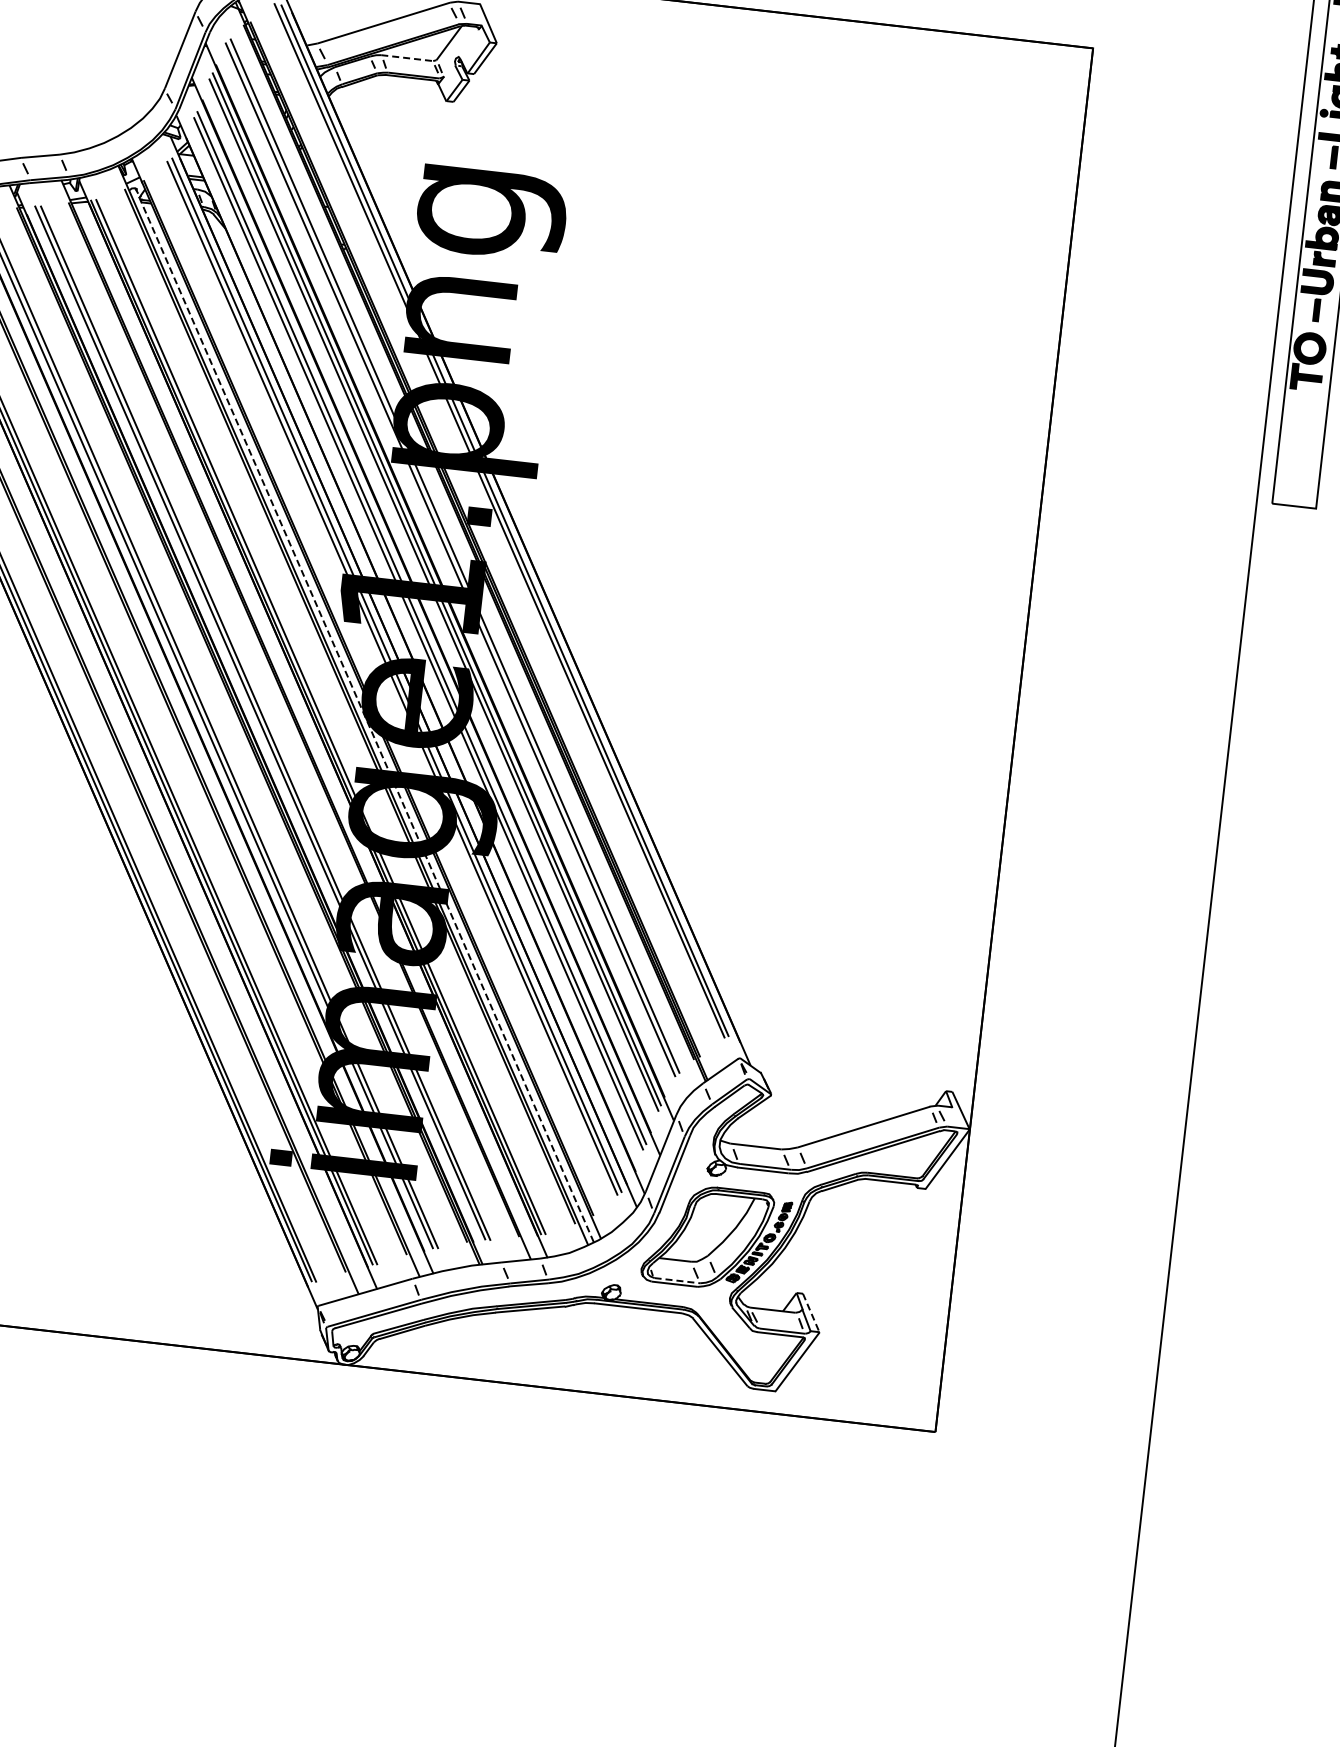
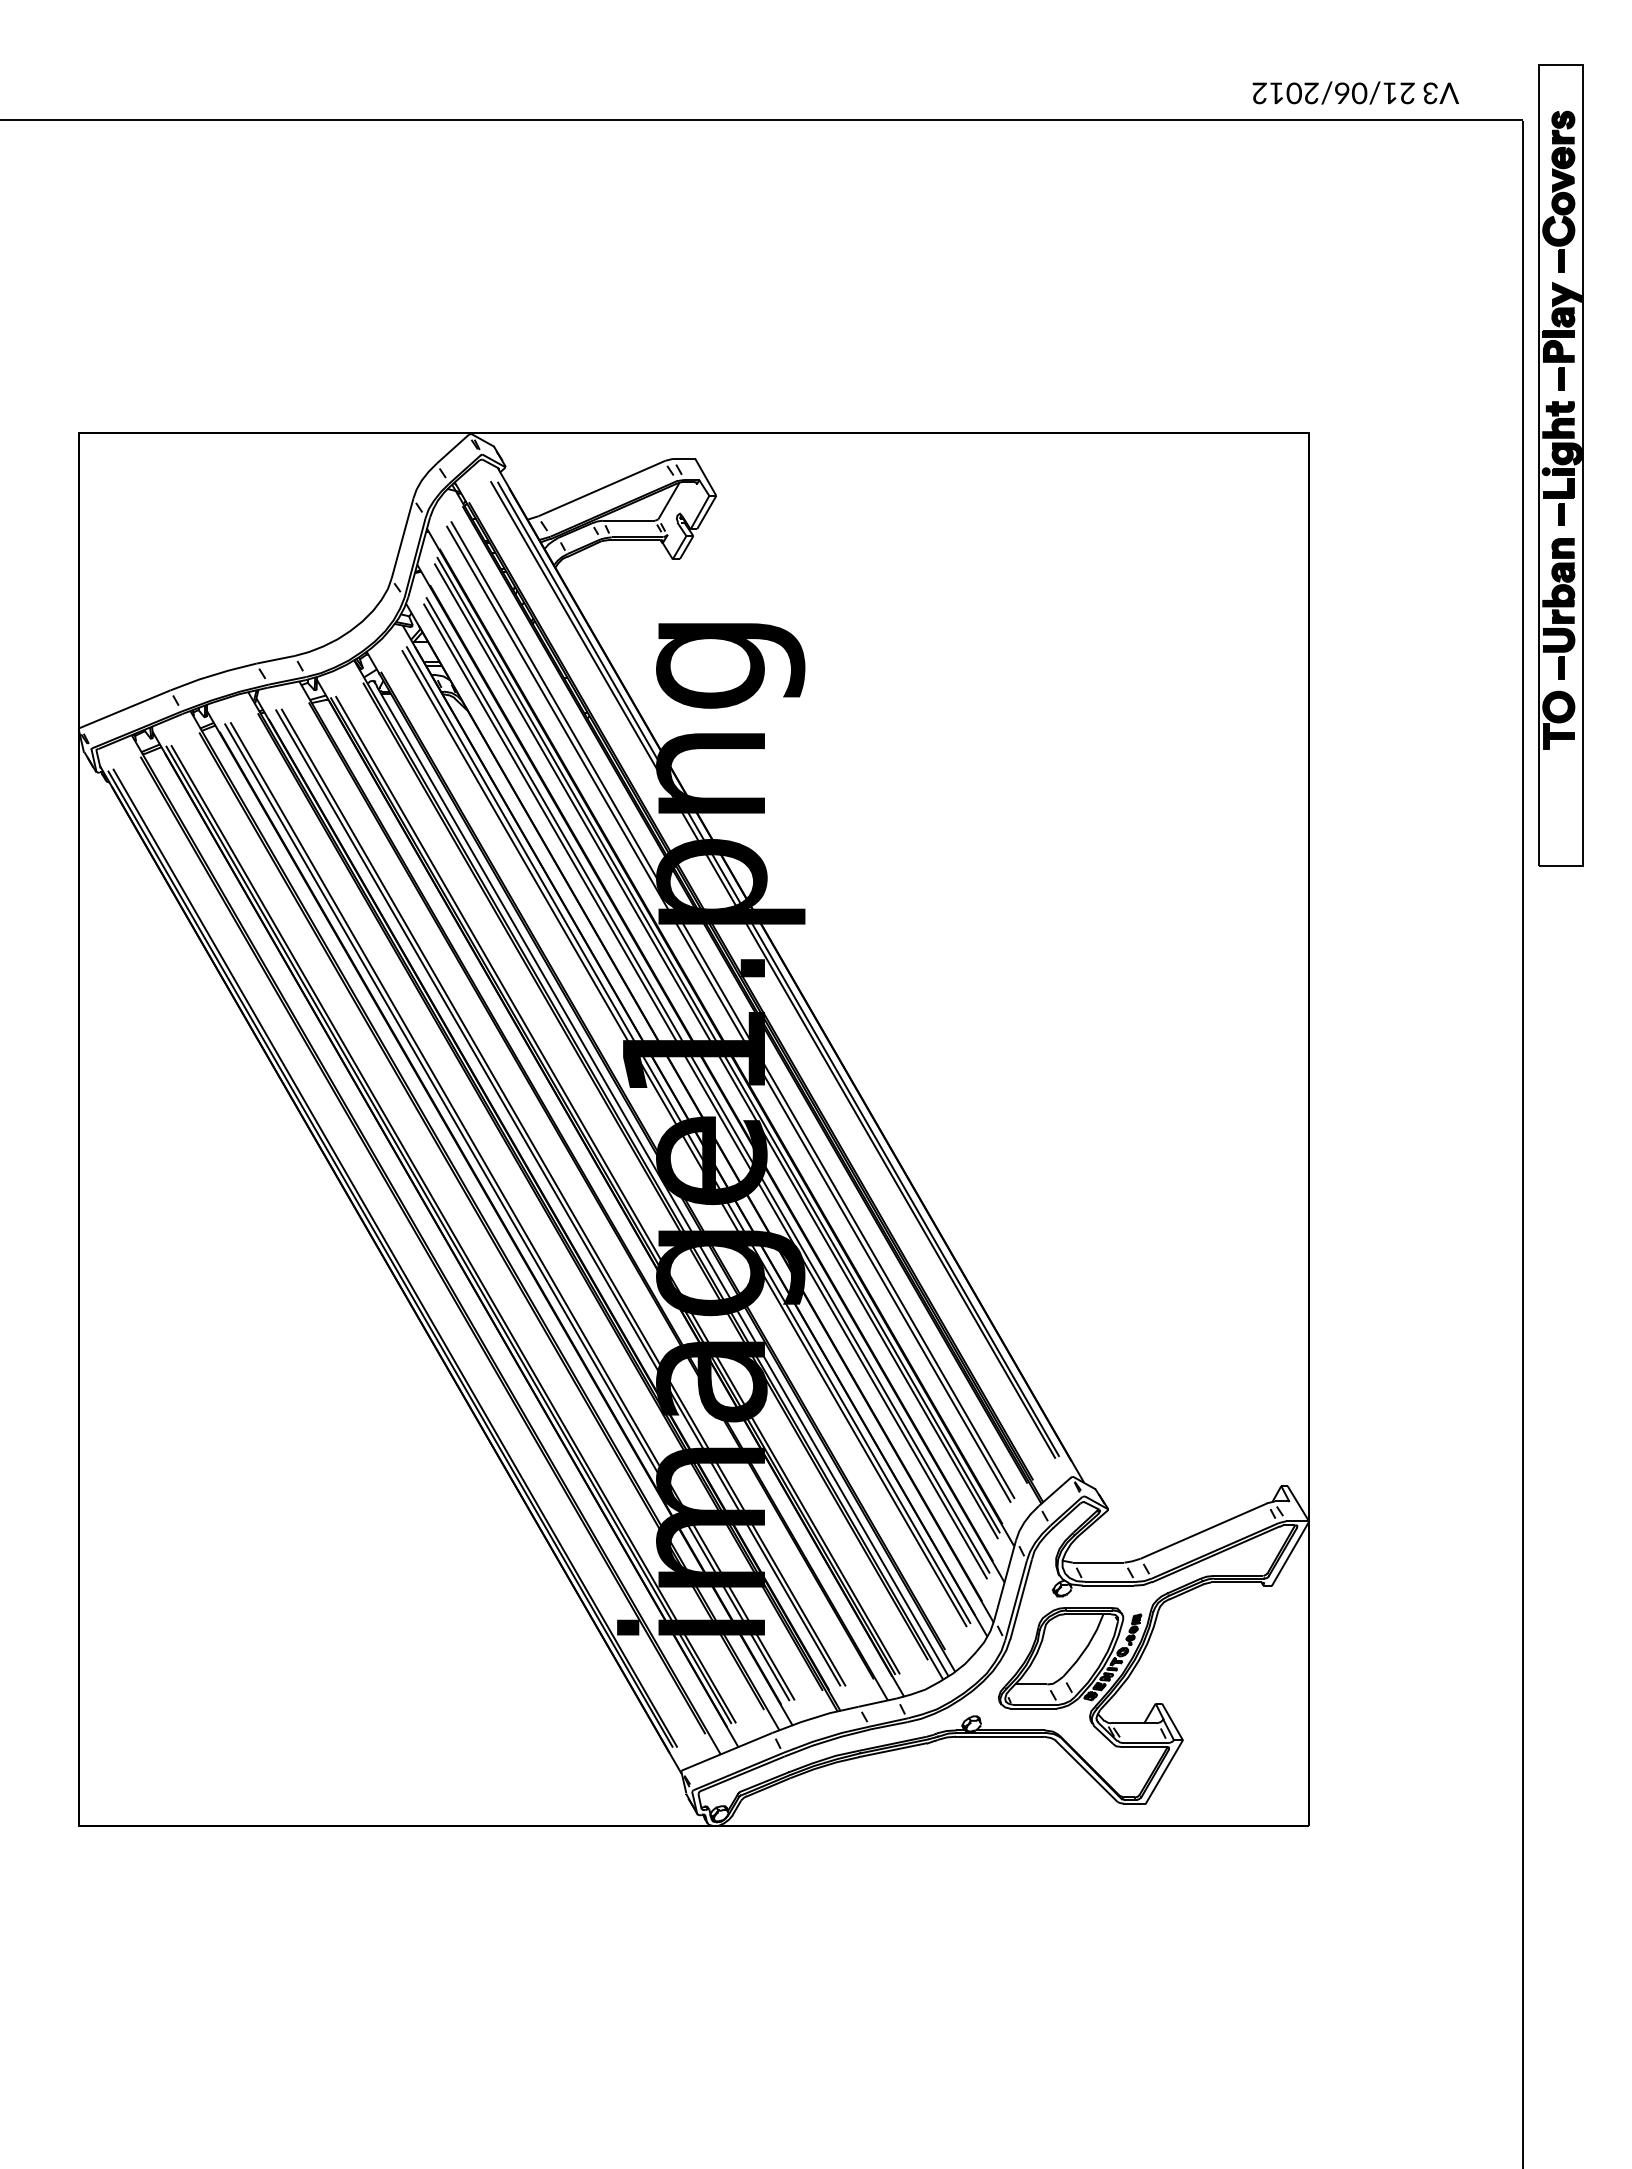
line: (407, 57) -> (629, 520), dashed -> solid
line: (365, 718) -> (662, 1181), dashed -> solid
line: (677, 1280) -> (1035, 1704), dashed -> solid
line: (811, 1313) -> (1172, 1722), dashed -> solid

